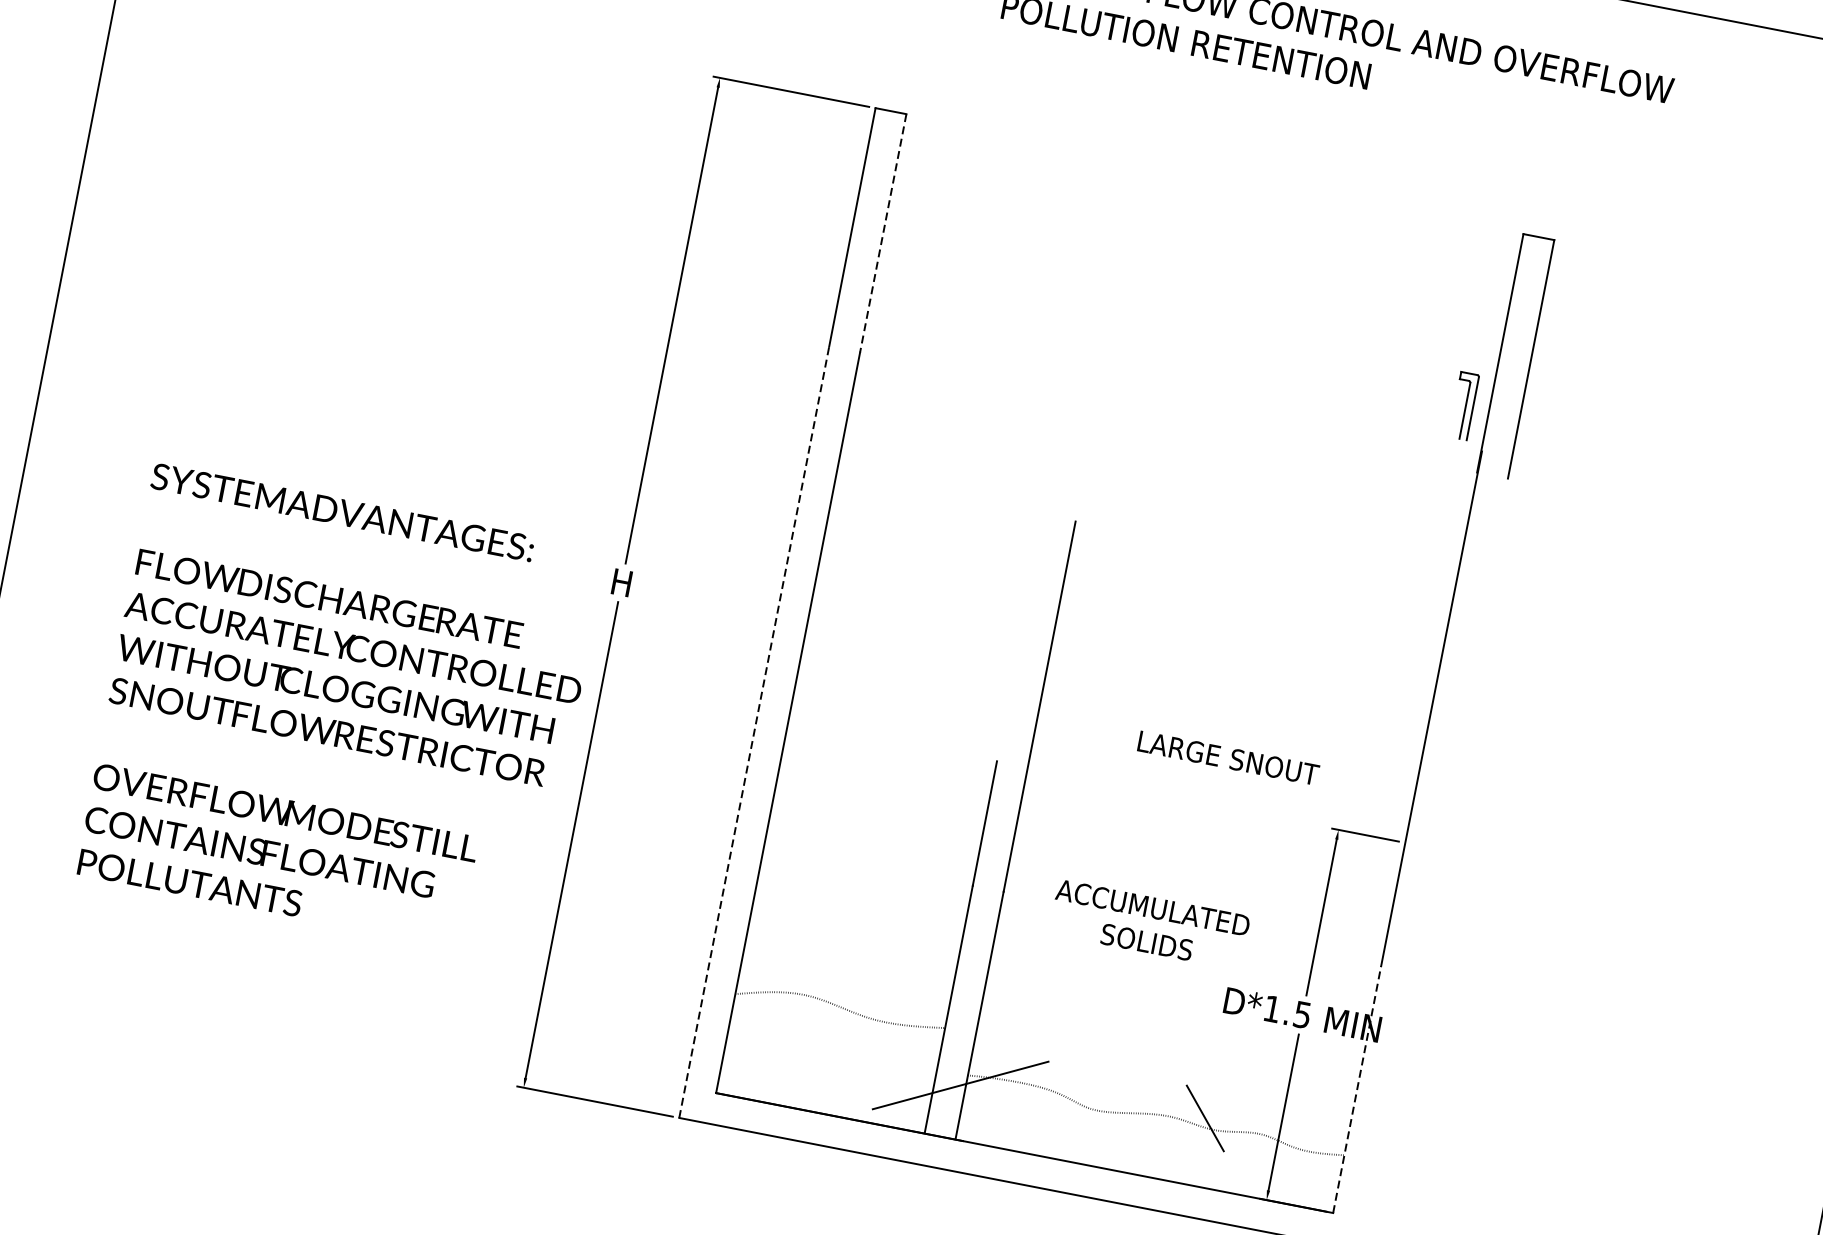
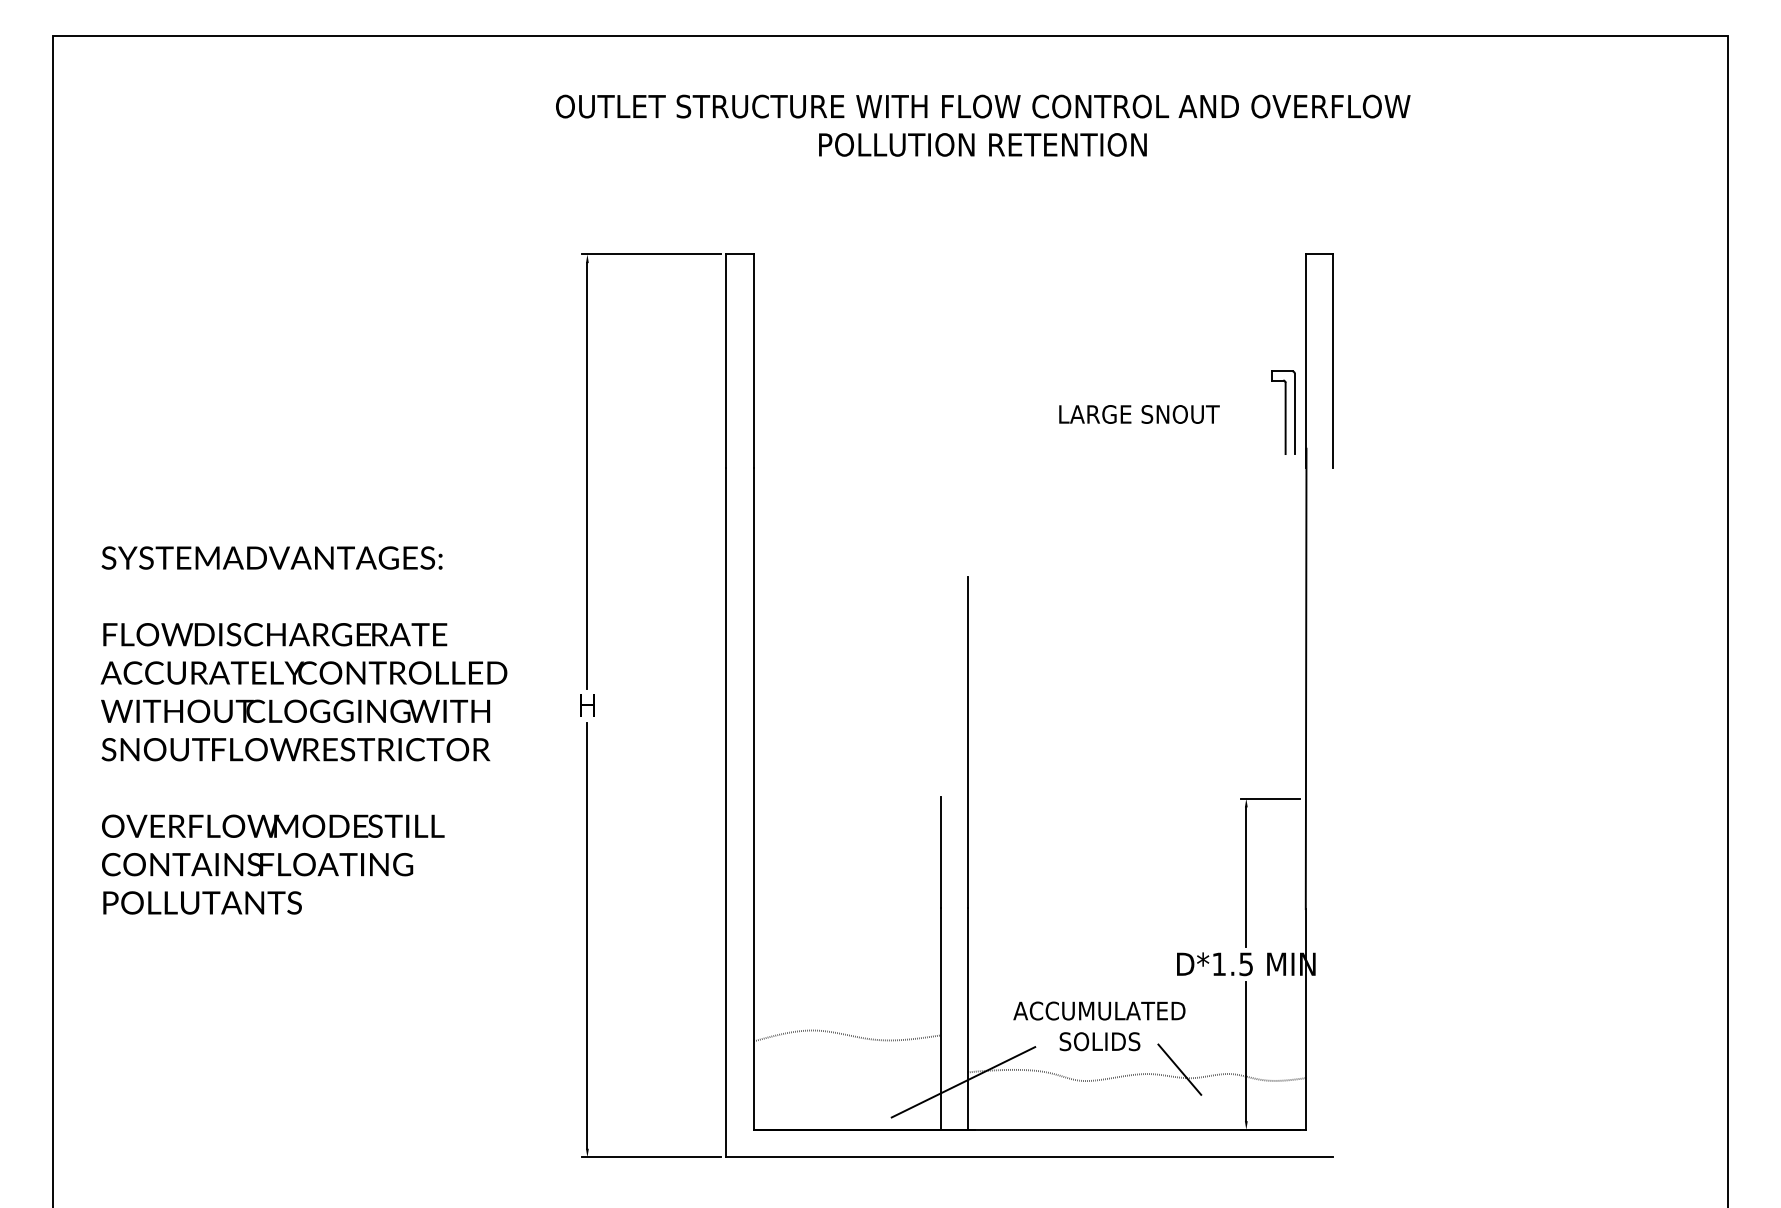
line: (883, 233) -> (754, 361), dashed -> solid
part: (1464, 405) -> (1283, 412), size x1.43
text: (340, 712) -> (303, 730), moved
line: (754, 732) -> (726, 812), dashed -> solid
text: (1228, 758) -> (1139, 414), moved
text: (1149, 925) -> (1099, 1026), moved
line: (1357, 1088) -> (1305, 1018), dashed -> solid

